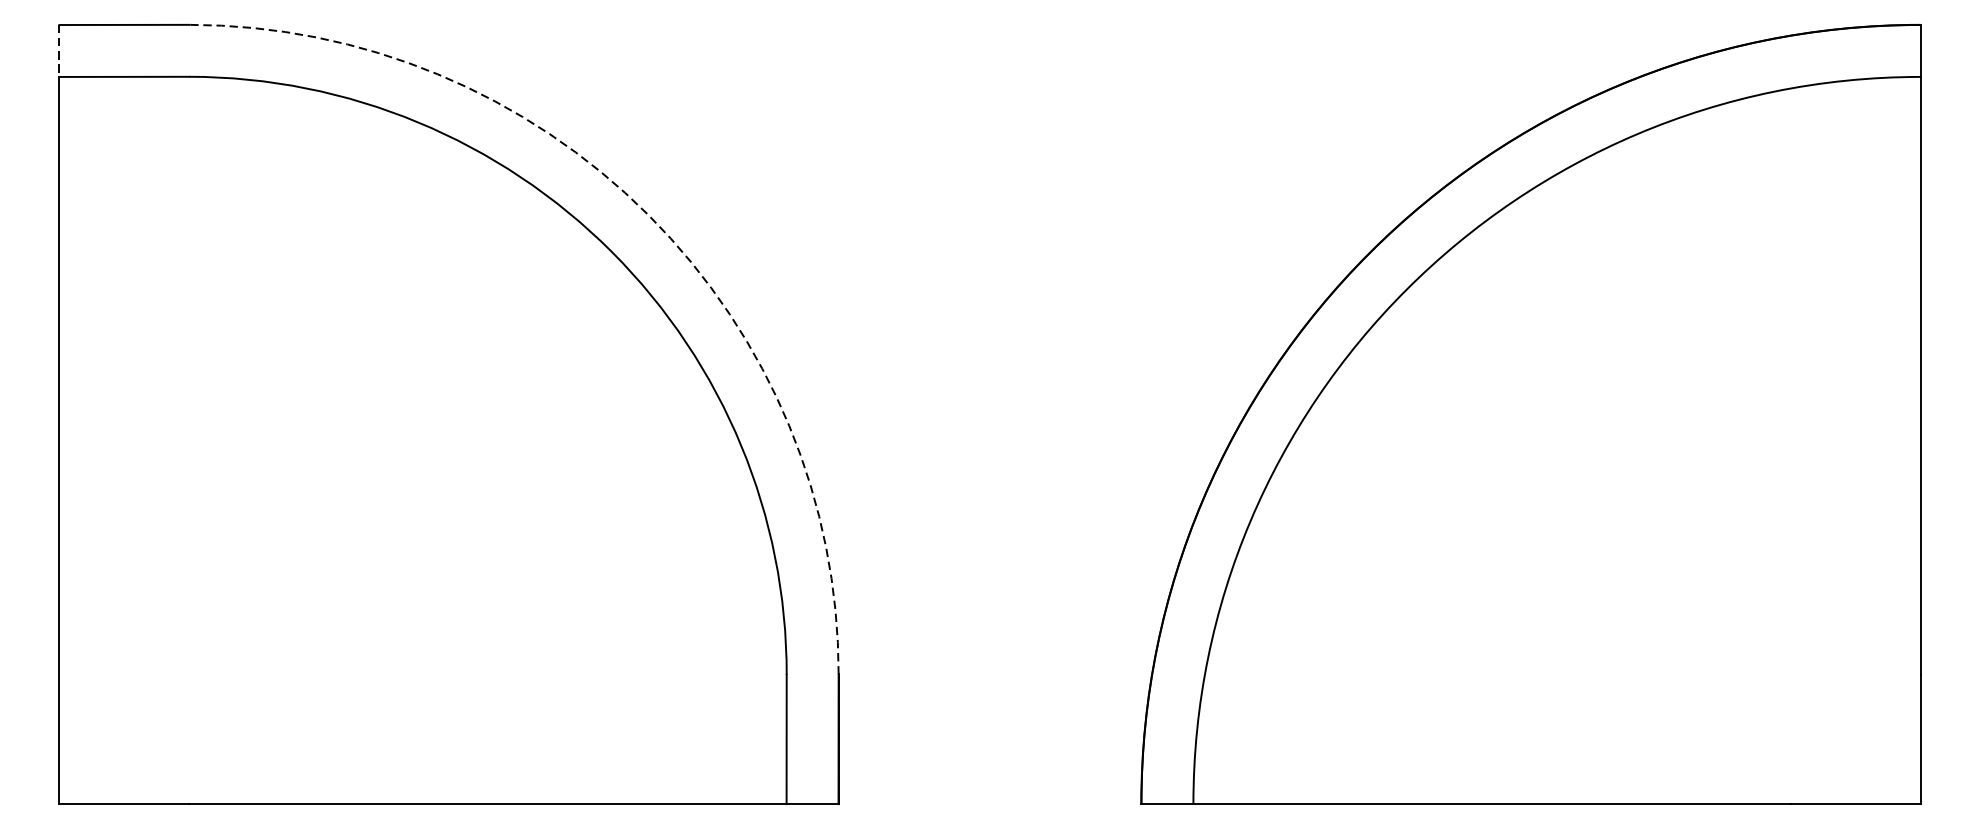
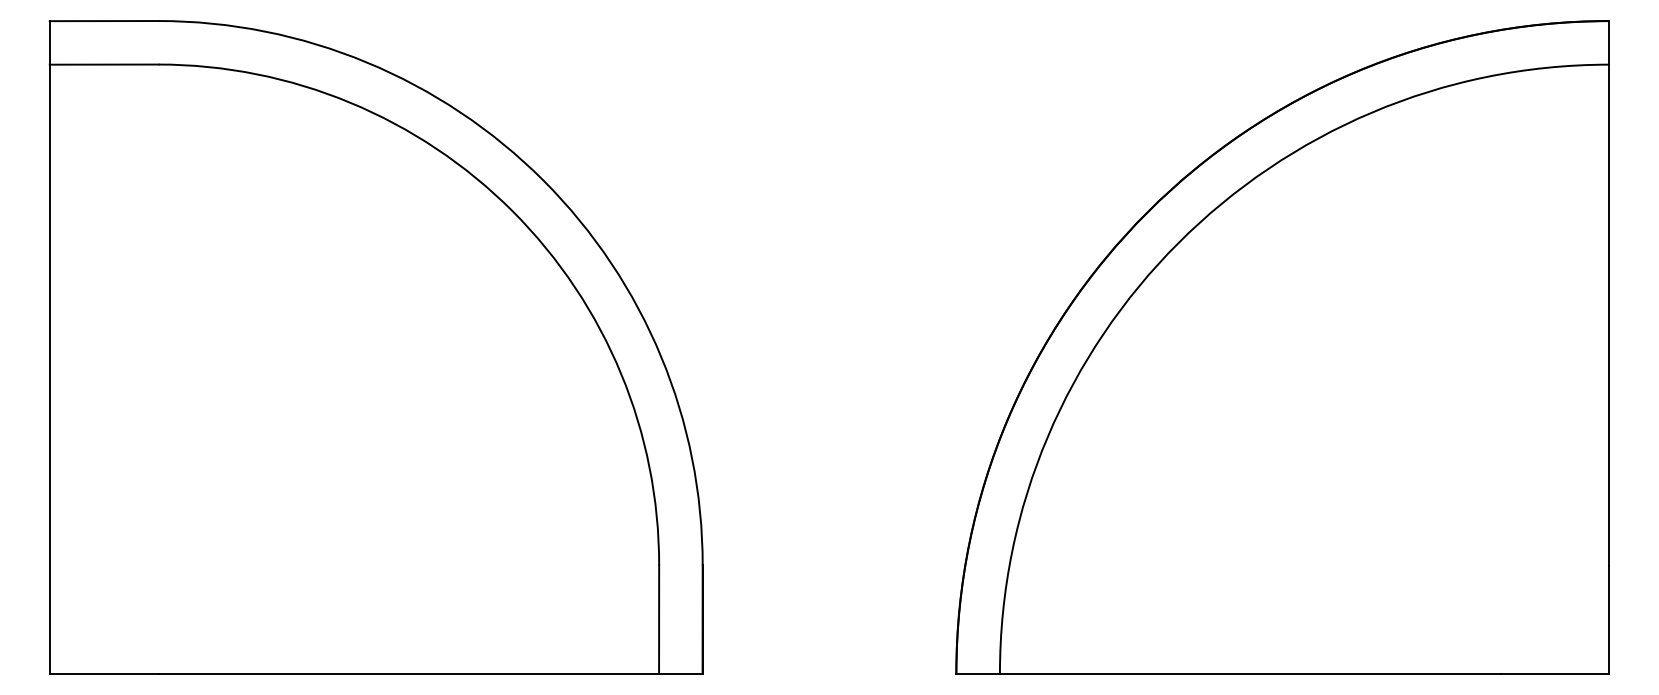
line: (59, 50) -> (49, 42), dashed -> solid
arc: (648, 215) -> (543, 180), dashed -> solid

